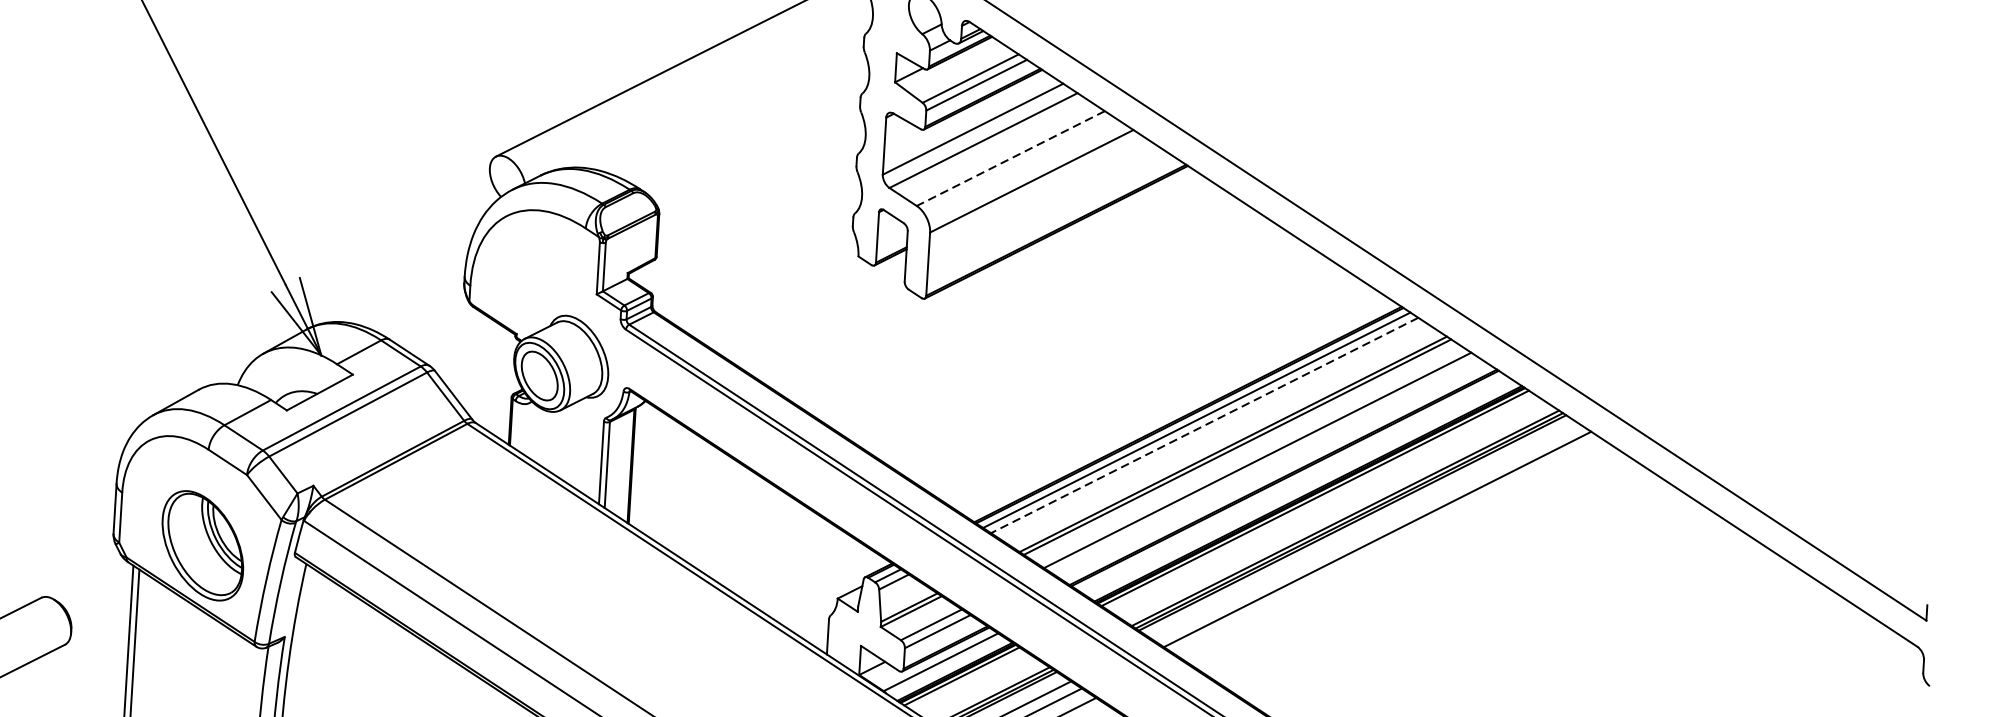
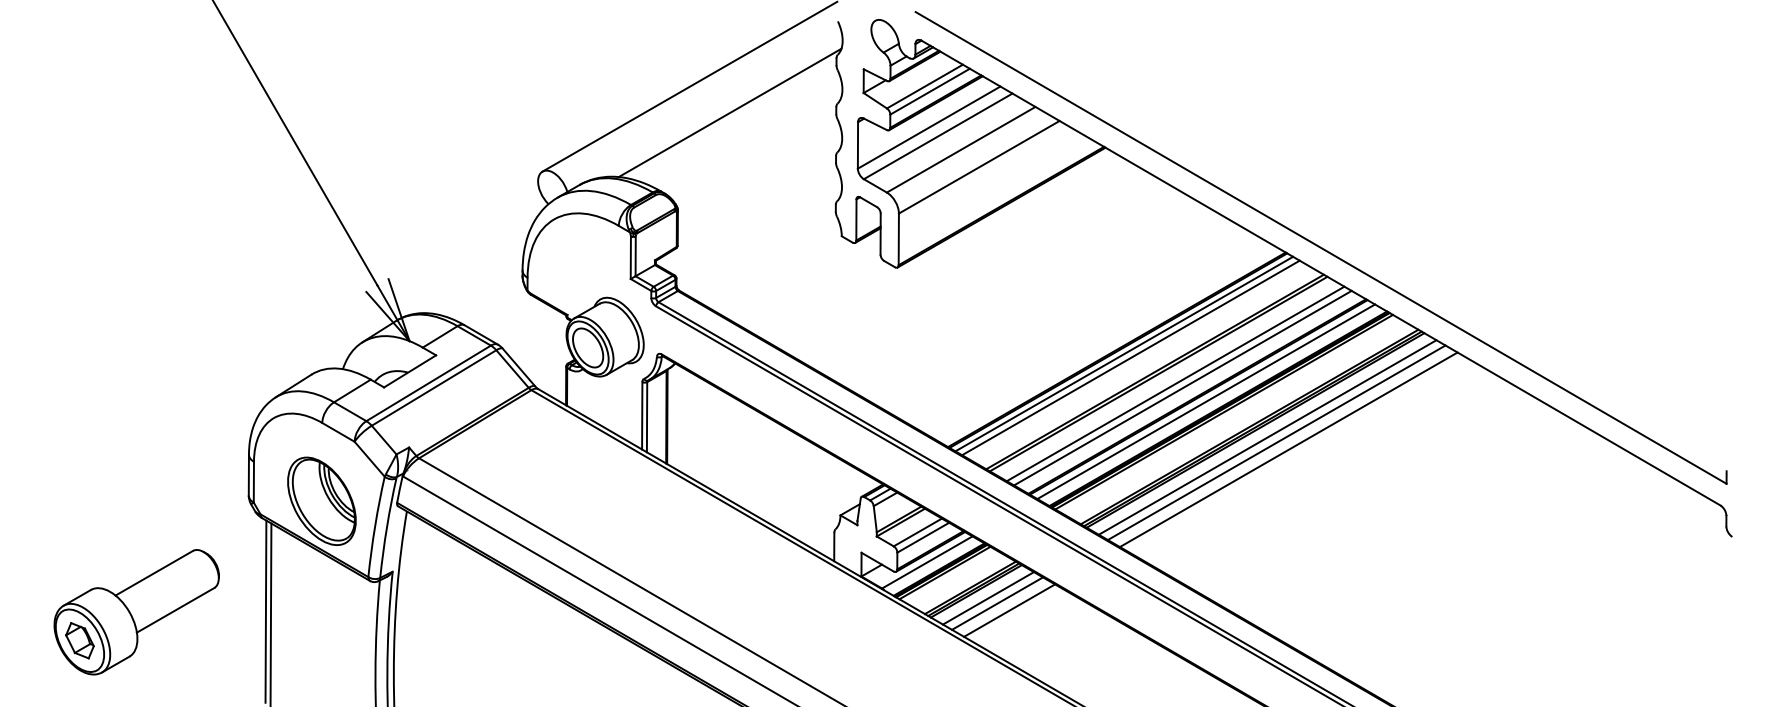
line: (729, 96) -> (729, 112), added
line: (1011, 158) -> (961, 149), dashed -> solid
line: (1204, 424) -> (1130, 357), dashed -> solid
line: (1265, 465) -> (1182, 387), added
line: (1294, 484) -> (1206, 401), added
line: (1366, 532) -> (1267, 437), added
line: (1391, 548) -> (1288, 449), added

